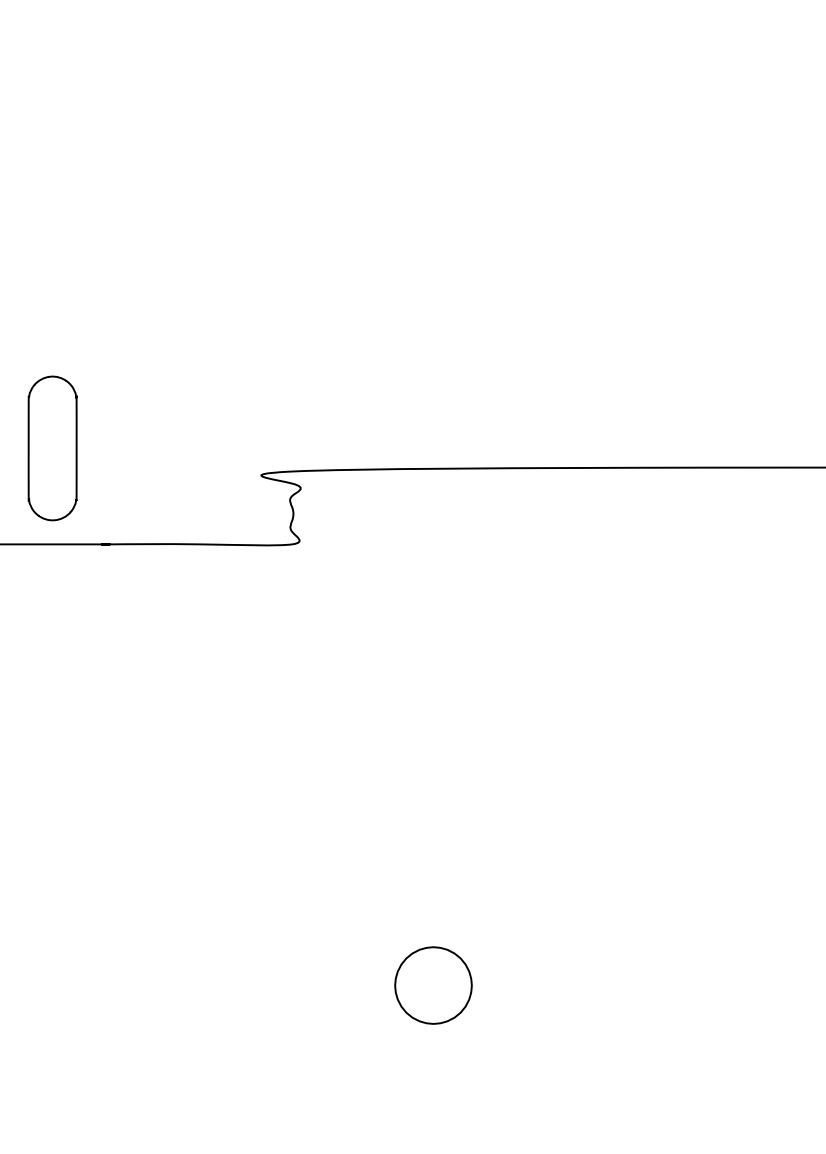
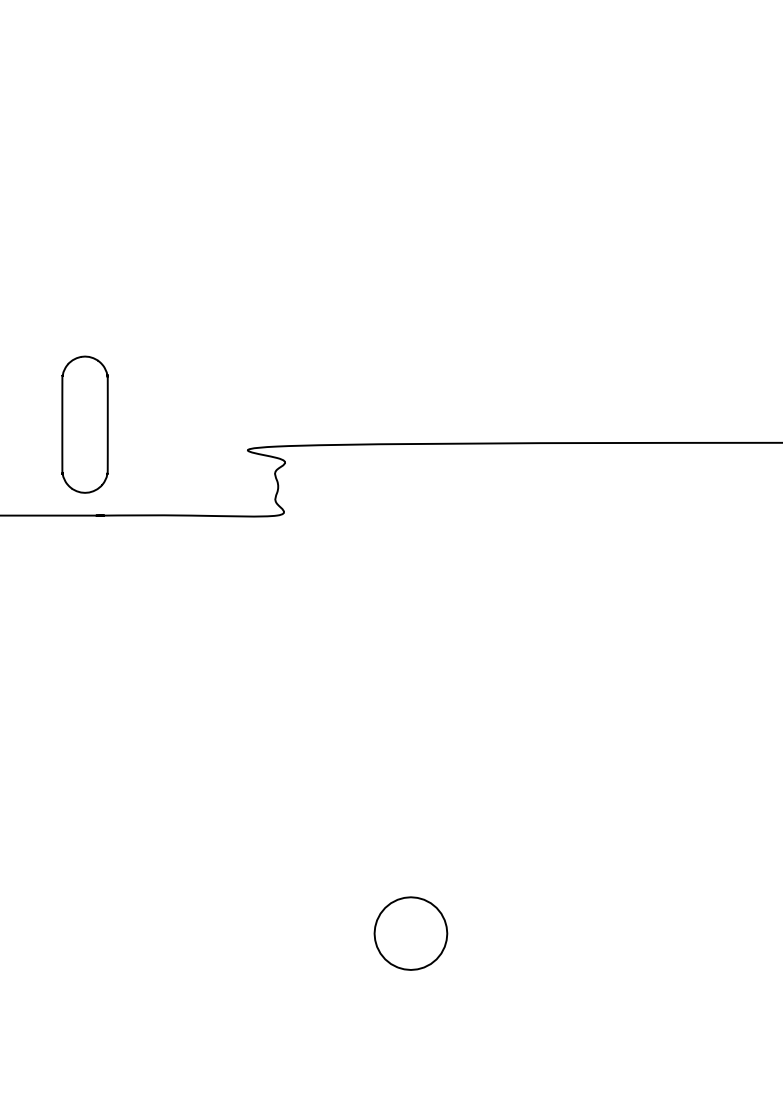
part: (52, 448) -> (84, 424), moved

